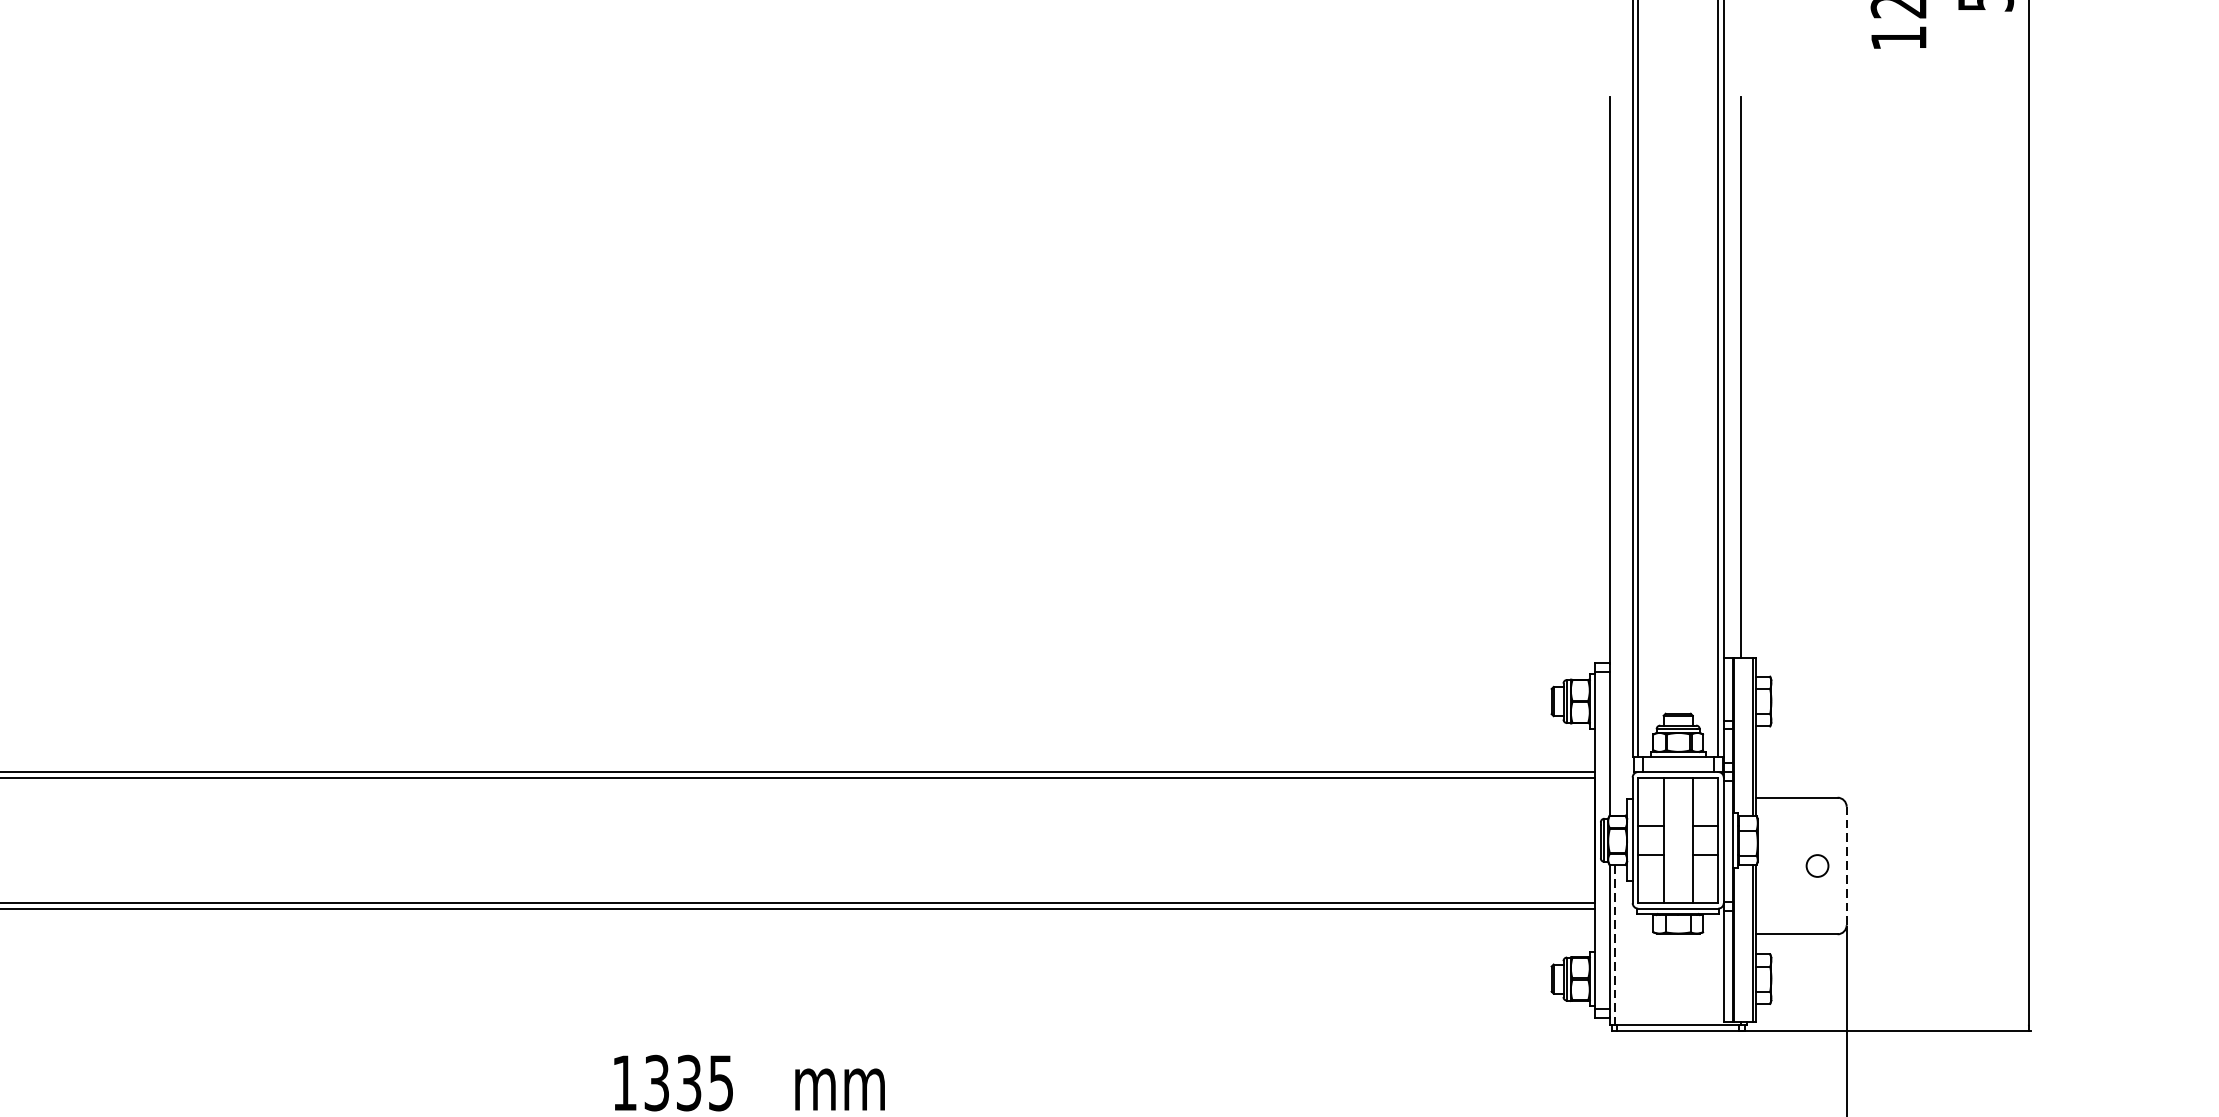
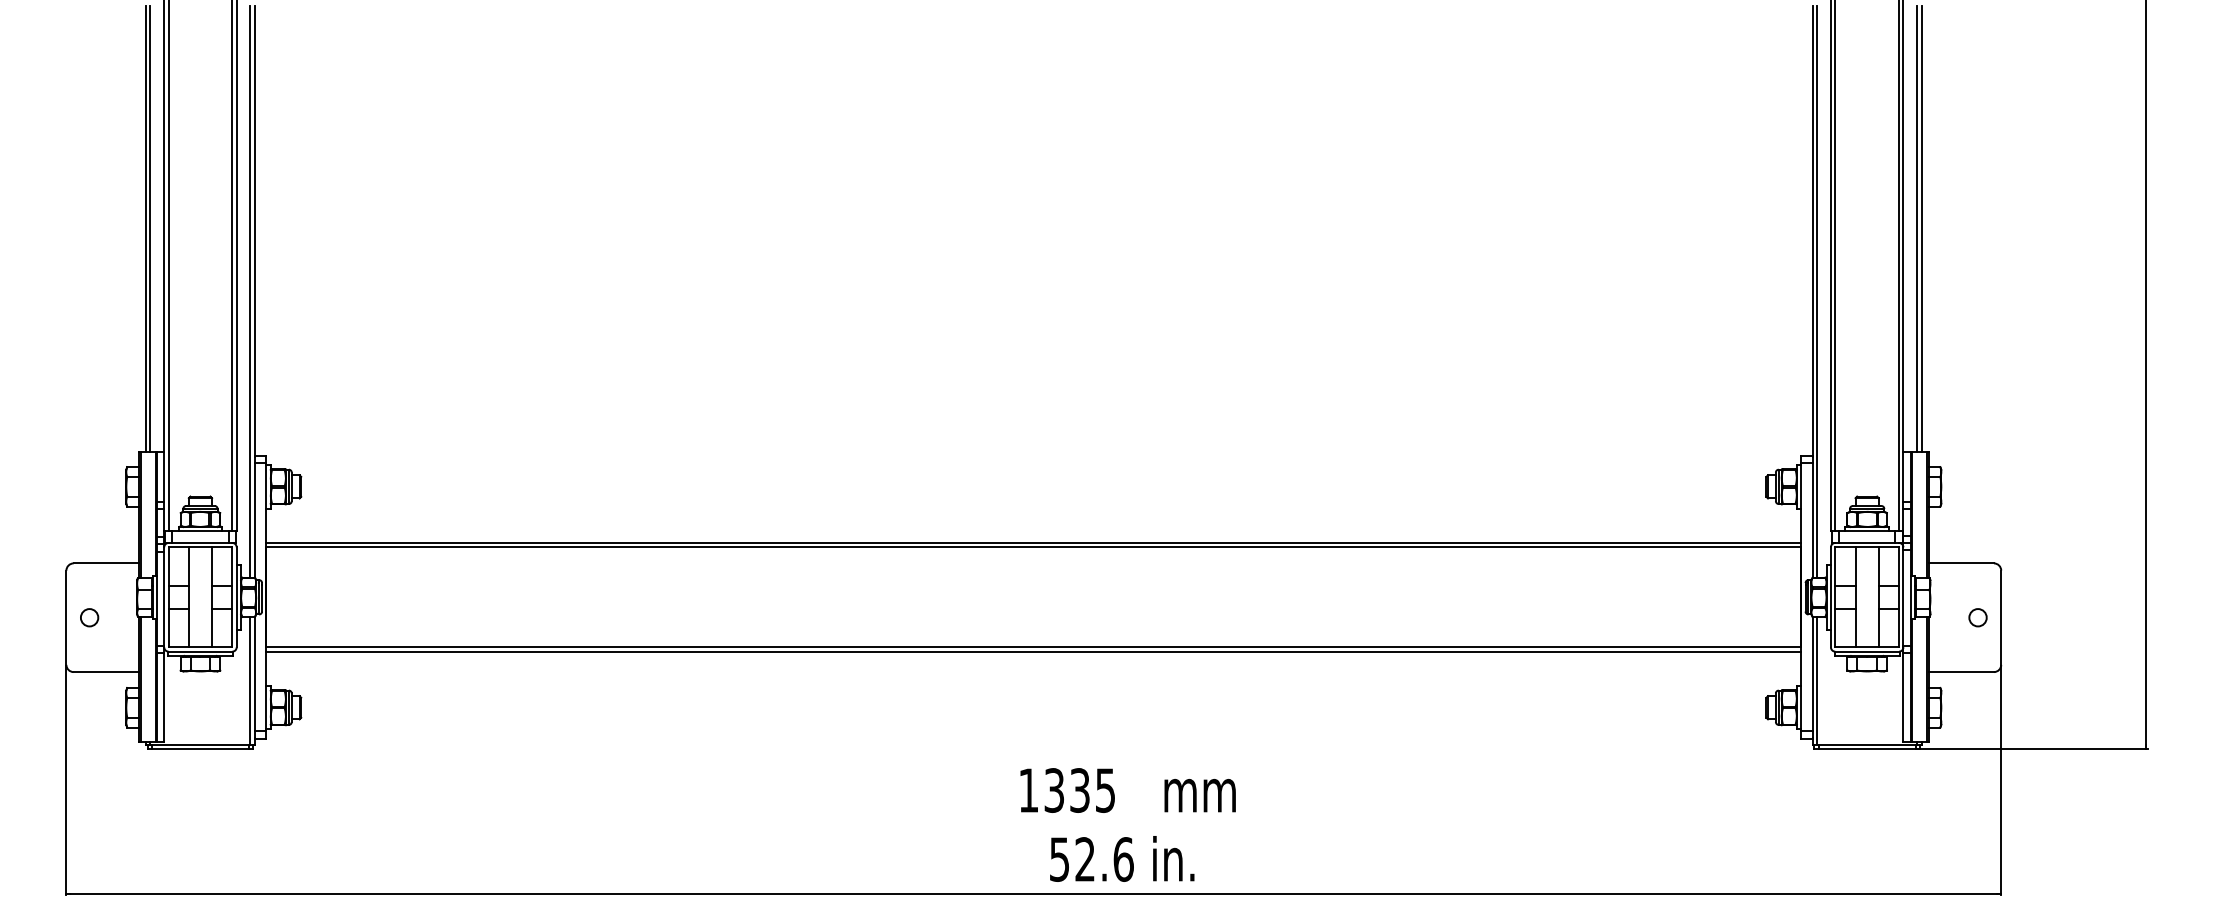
line: (1746, 378) -> (1921, 229), added
line: (1615, 456) -> (1817, 291), added
line: (1847, 865) -> (2001, 617), dashed -> solid
line: (1615, 944) -> (1817, 680), dashed -> solid

